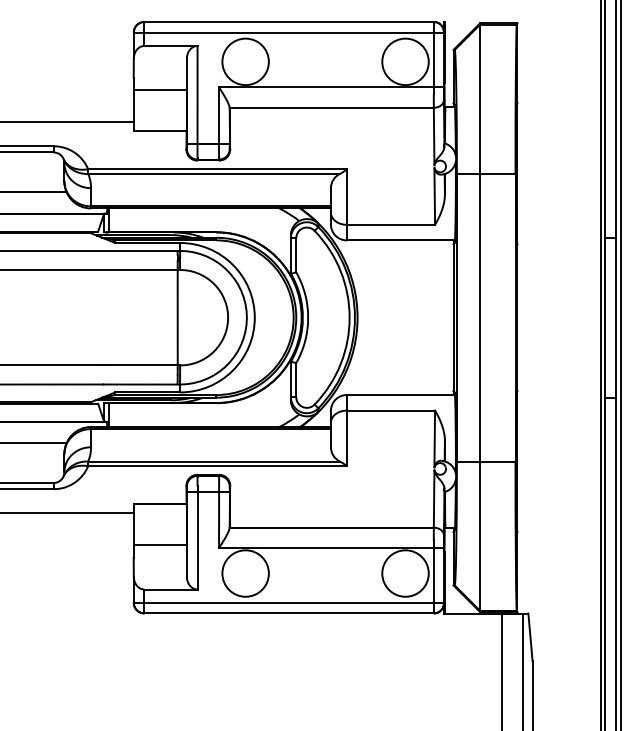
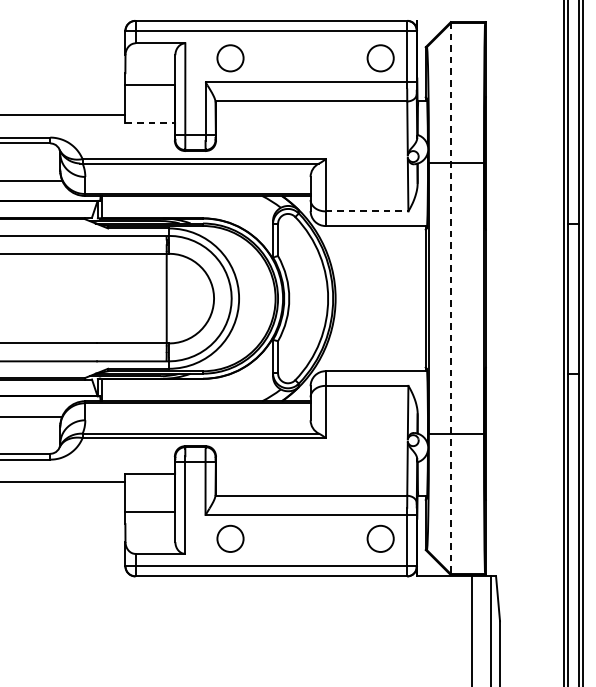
circle: (245, 61) -> (230, 57), size x0.6
circle: (405, 61) -> (380, 57), size x0.6
line: (160, 131) -> (150, 123), solid -> dashed
line: (391, 224) -> (367, 211), solid -> dashed
line: (480, 318) -> (451, 299), solid -> dashed
circle: (245, 573) -> (230, 538), size x0.6
circle: (405, 573) -> (380, 538), size x0.6

